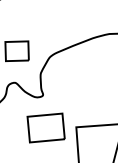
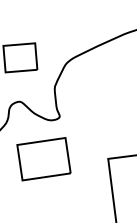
part: (45, 127) -> (43, 158), moved

